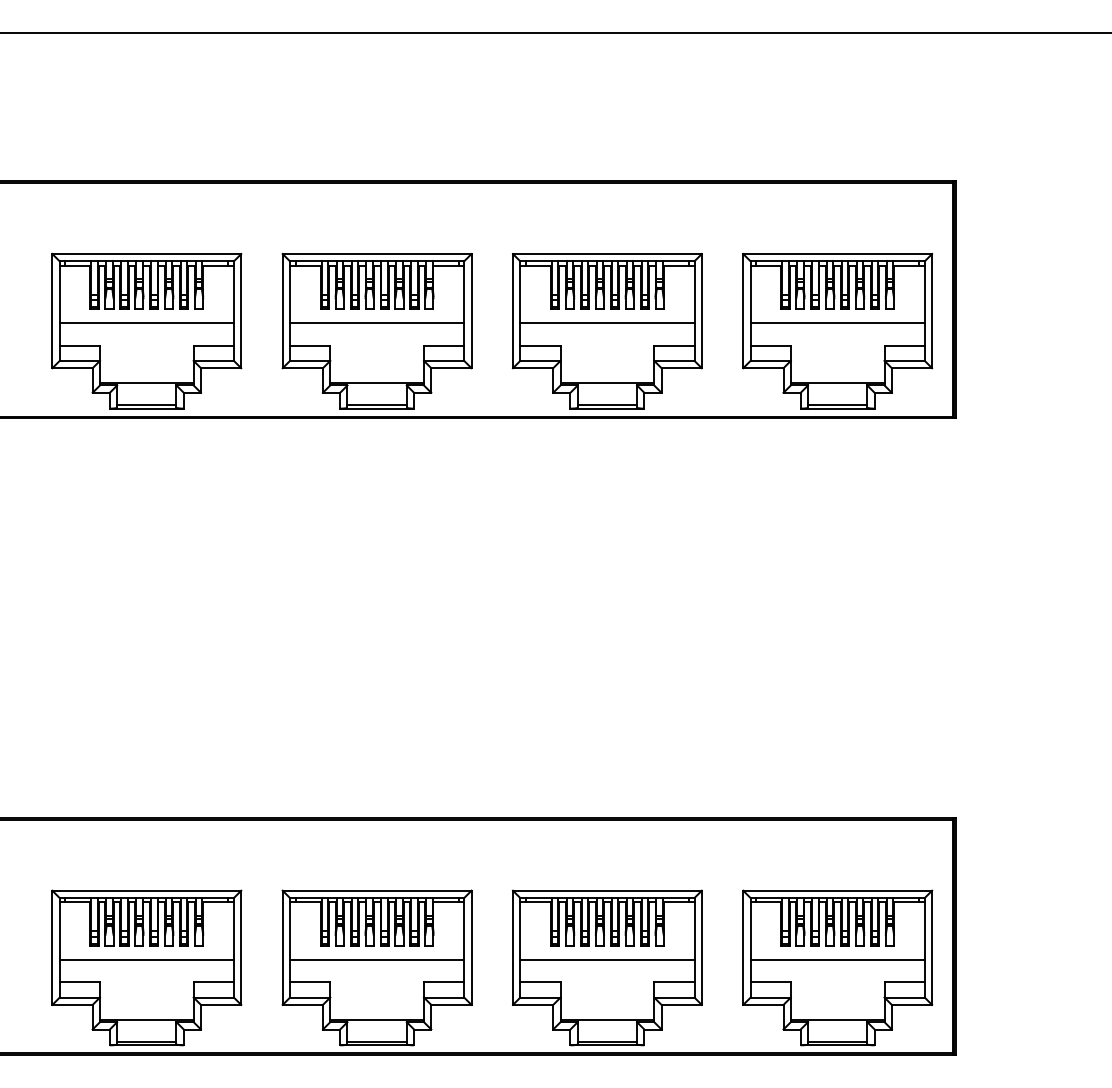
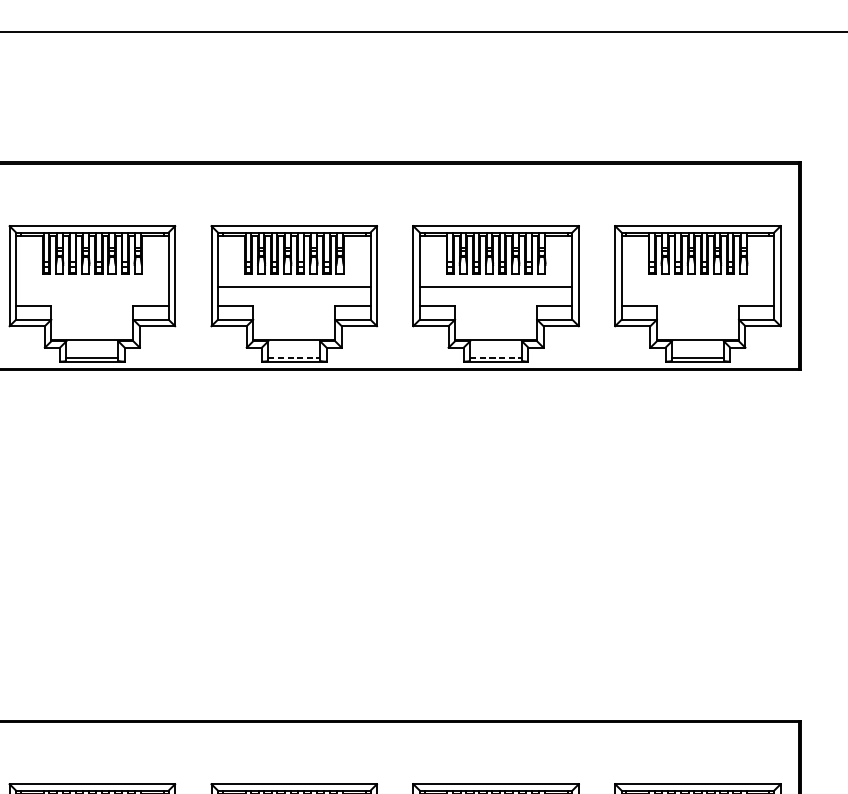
line: (146, 322) -> (92, 286), removed
line: (837, 322) -> (697, 286), removed
line: (377, 404) -> (294, 358), solid -> dashed
line: (607, 404) -> (496, 358), solid -> dashed

